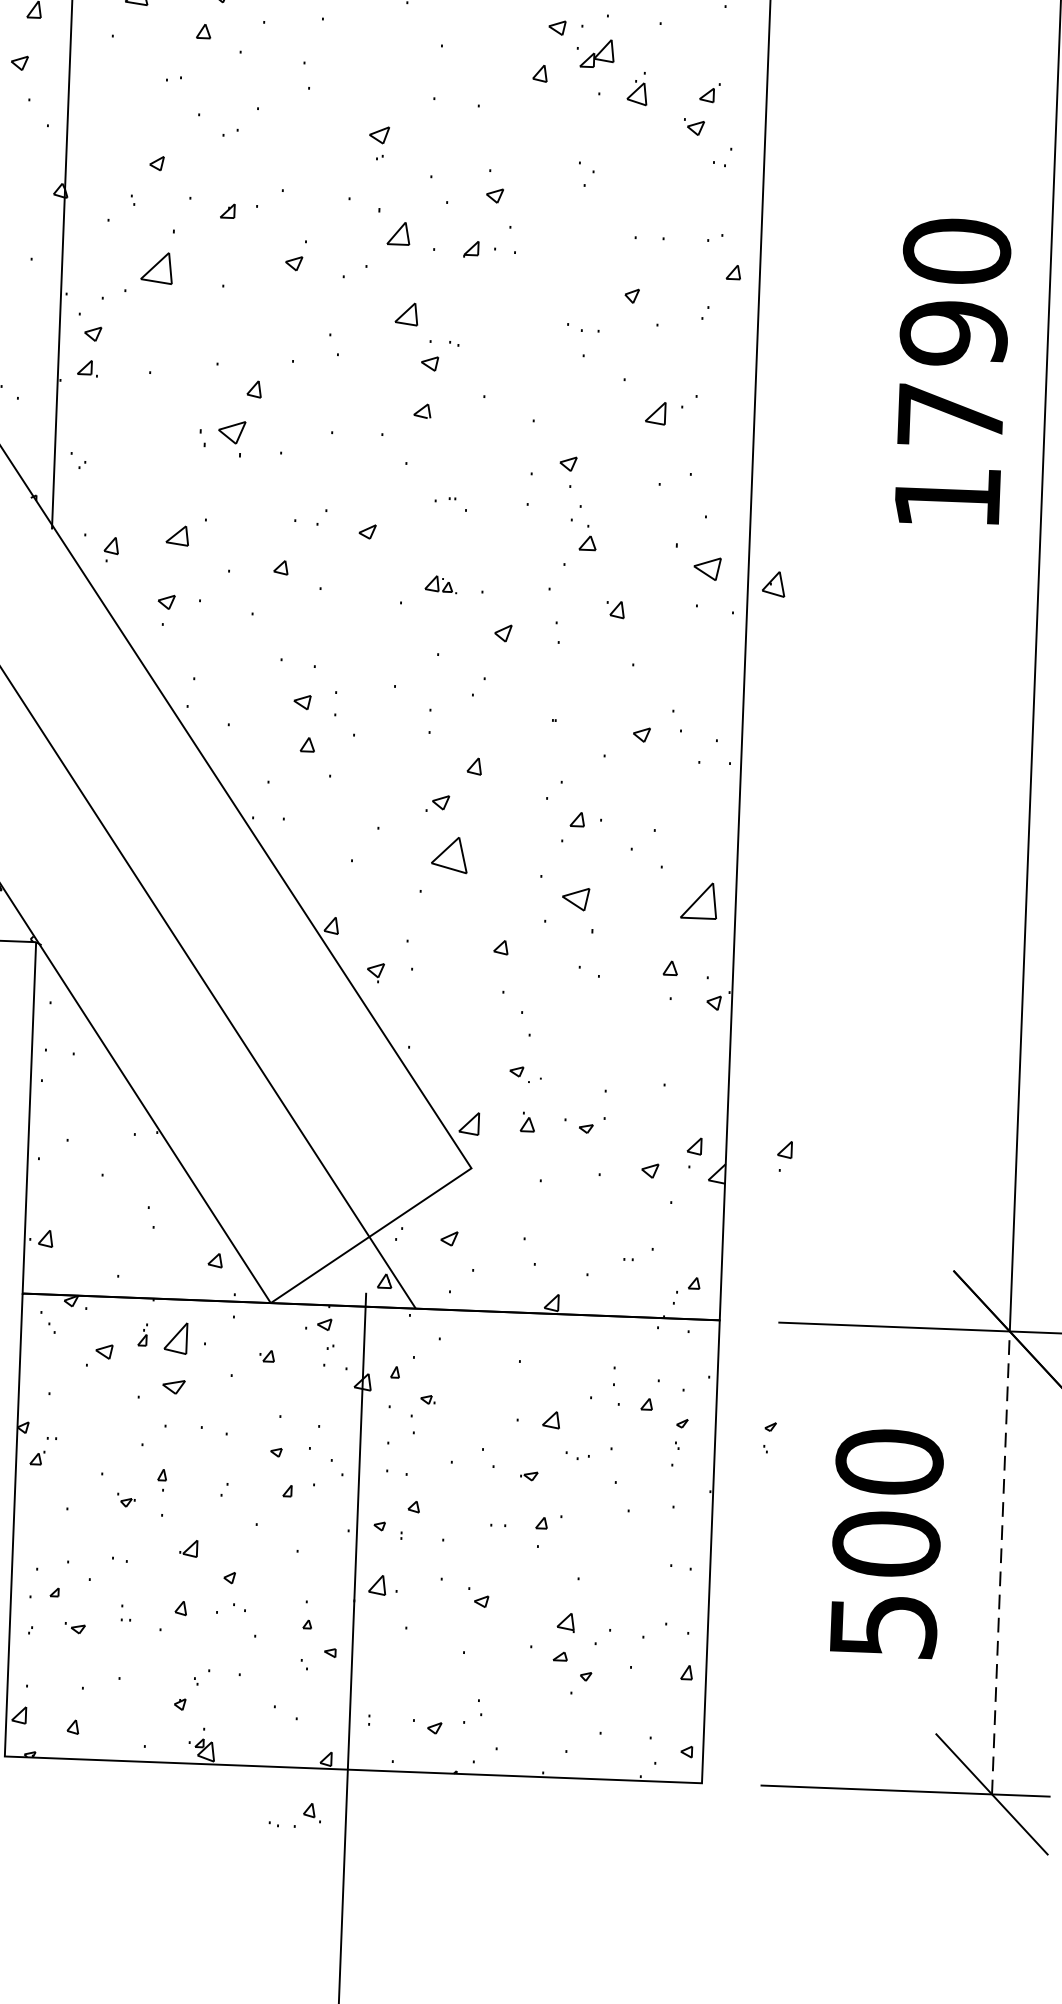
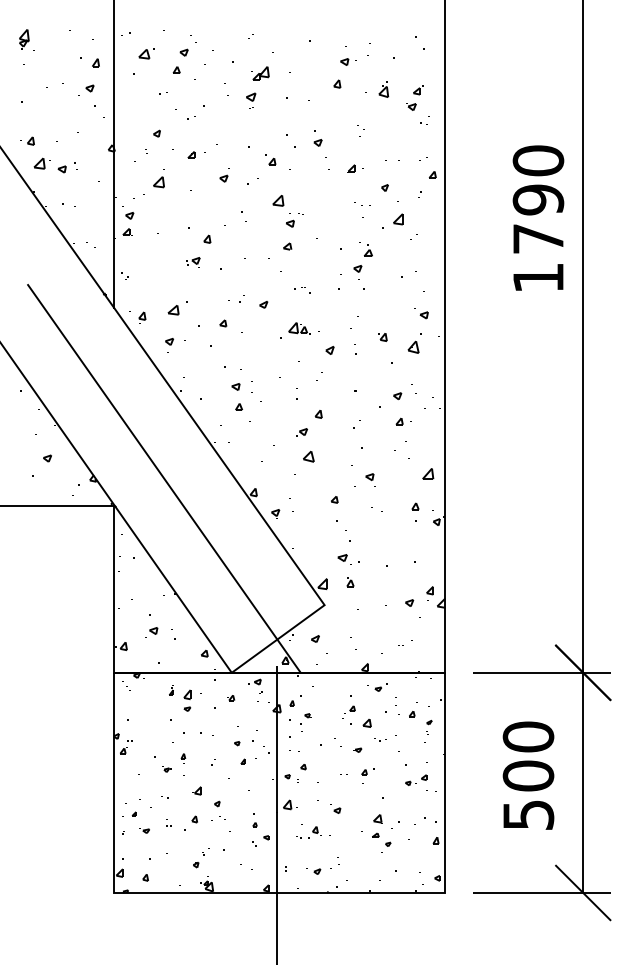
part: (596, 53) -> (260, 73), moved
part: (380, 142) -> (251, 100), moved
part: (393, 226) -> (270, 159), size x0.62
part: (479, 249) -> (355, 168), moved
part: (156, 257) -> (158, 178), size x0.71
part: (656, 413) -> (398, 219), moved
part: (223, 437) -> (193, 262), size x0.62
part: (581, 535) -> (365, 249), moved
part: (698, 562) -> (421, 313), size x0.62
part: (773, 582) -> (413, 346), moved
part: (441, 584) -> (299, 328), size x1.43
part: (585, 819) -> (403, 421), moved
part: (449, 854) -> (308, 456), size x0.62
part: (700, 899) -> (428, 473), size x0.62
part: (578, 907) -> (370, 479), size x0.62
part: (525, 1074) -> (348, 559), size x1.43
part: (584, 1124) -> (377, 687), moved
part: (783, 1155) -> (472, 593), removed
part: (685, 1288) -> (348, 711), moved
part: (99, 1354) -> (151, 632), moved
part: (175, 1357) -> (187, 700), size x0.62
part: (770, 1435) -> (471, 726), removed
part: (650, 1542) -> (416, 779), added
line: (1001, 1562) -> (583, 782), dashed -> solid
part: (294, 1815) -> (308, 832), moved

